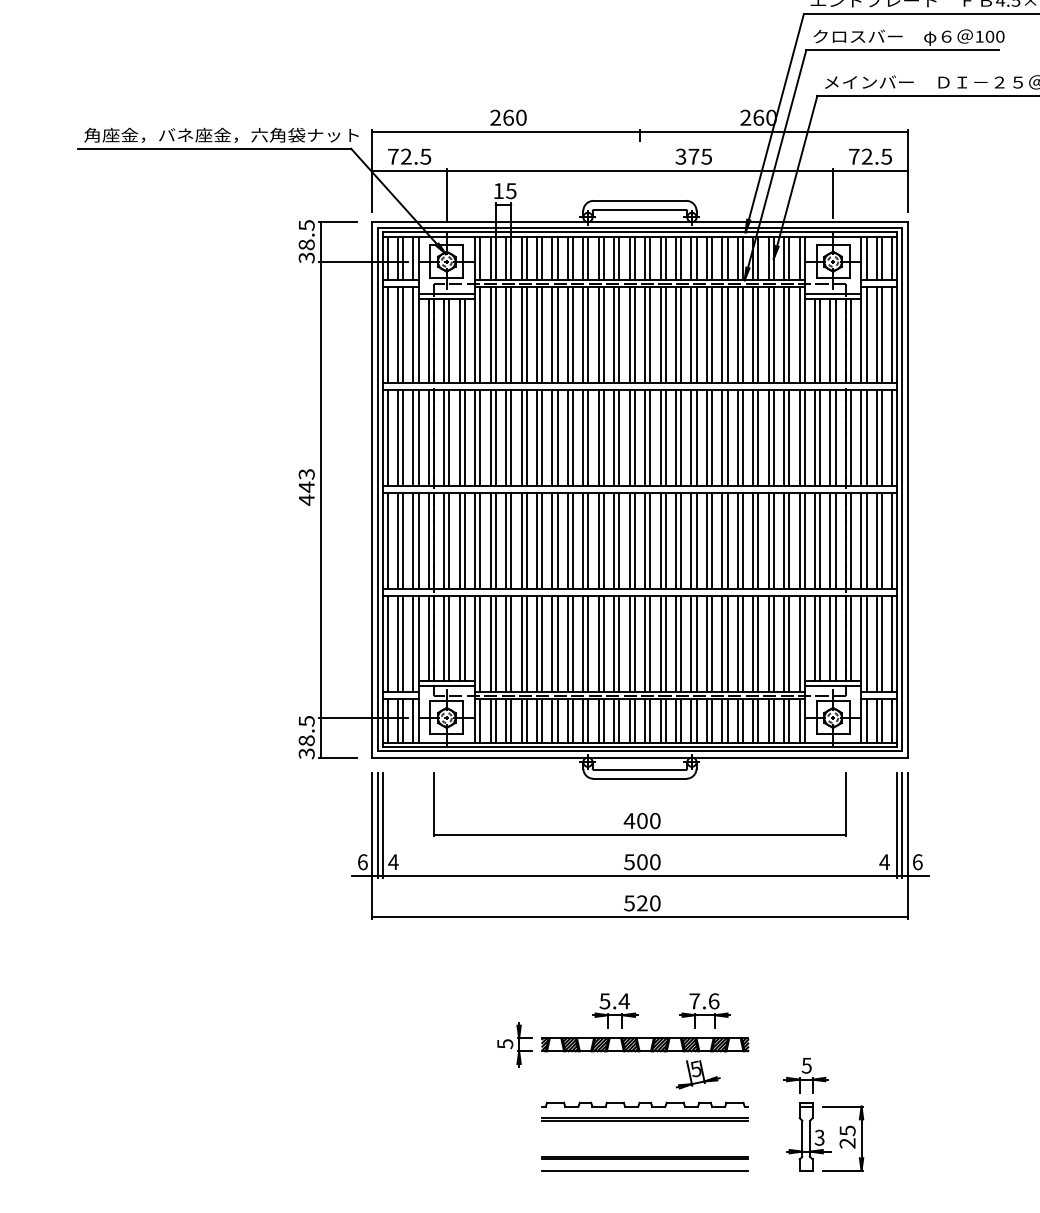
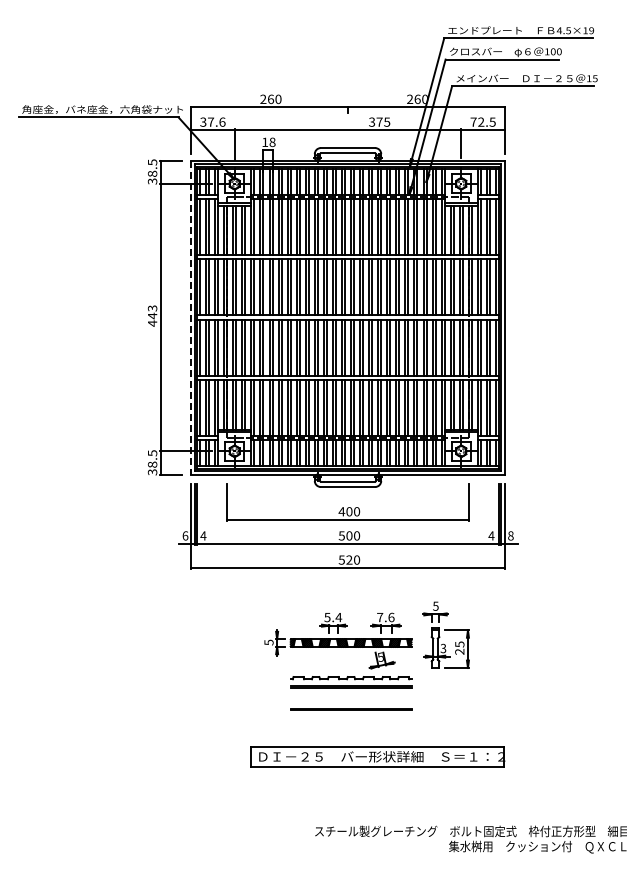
text: (408, 155) -> (212, 121), 72.5 -> 37.6
text: (511, 189) -> (272, 141), 15 -> 18
line: (371, 491) -> (190, 318), solid -> dashed
text: (917, 861) -> (510, 535), 6 -> 8
part: (823, 1113) -> (445, 634), moved
line: (644, 1171) -> (350, 717), removed

